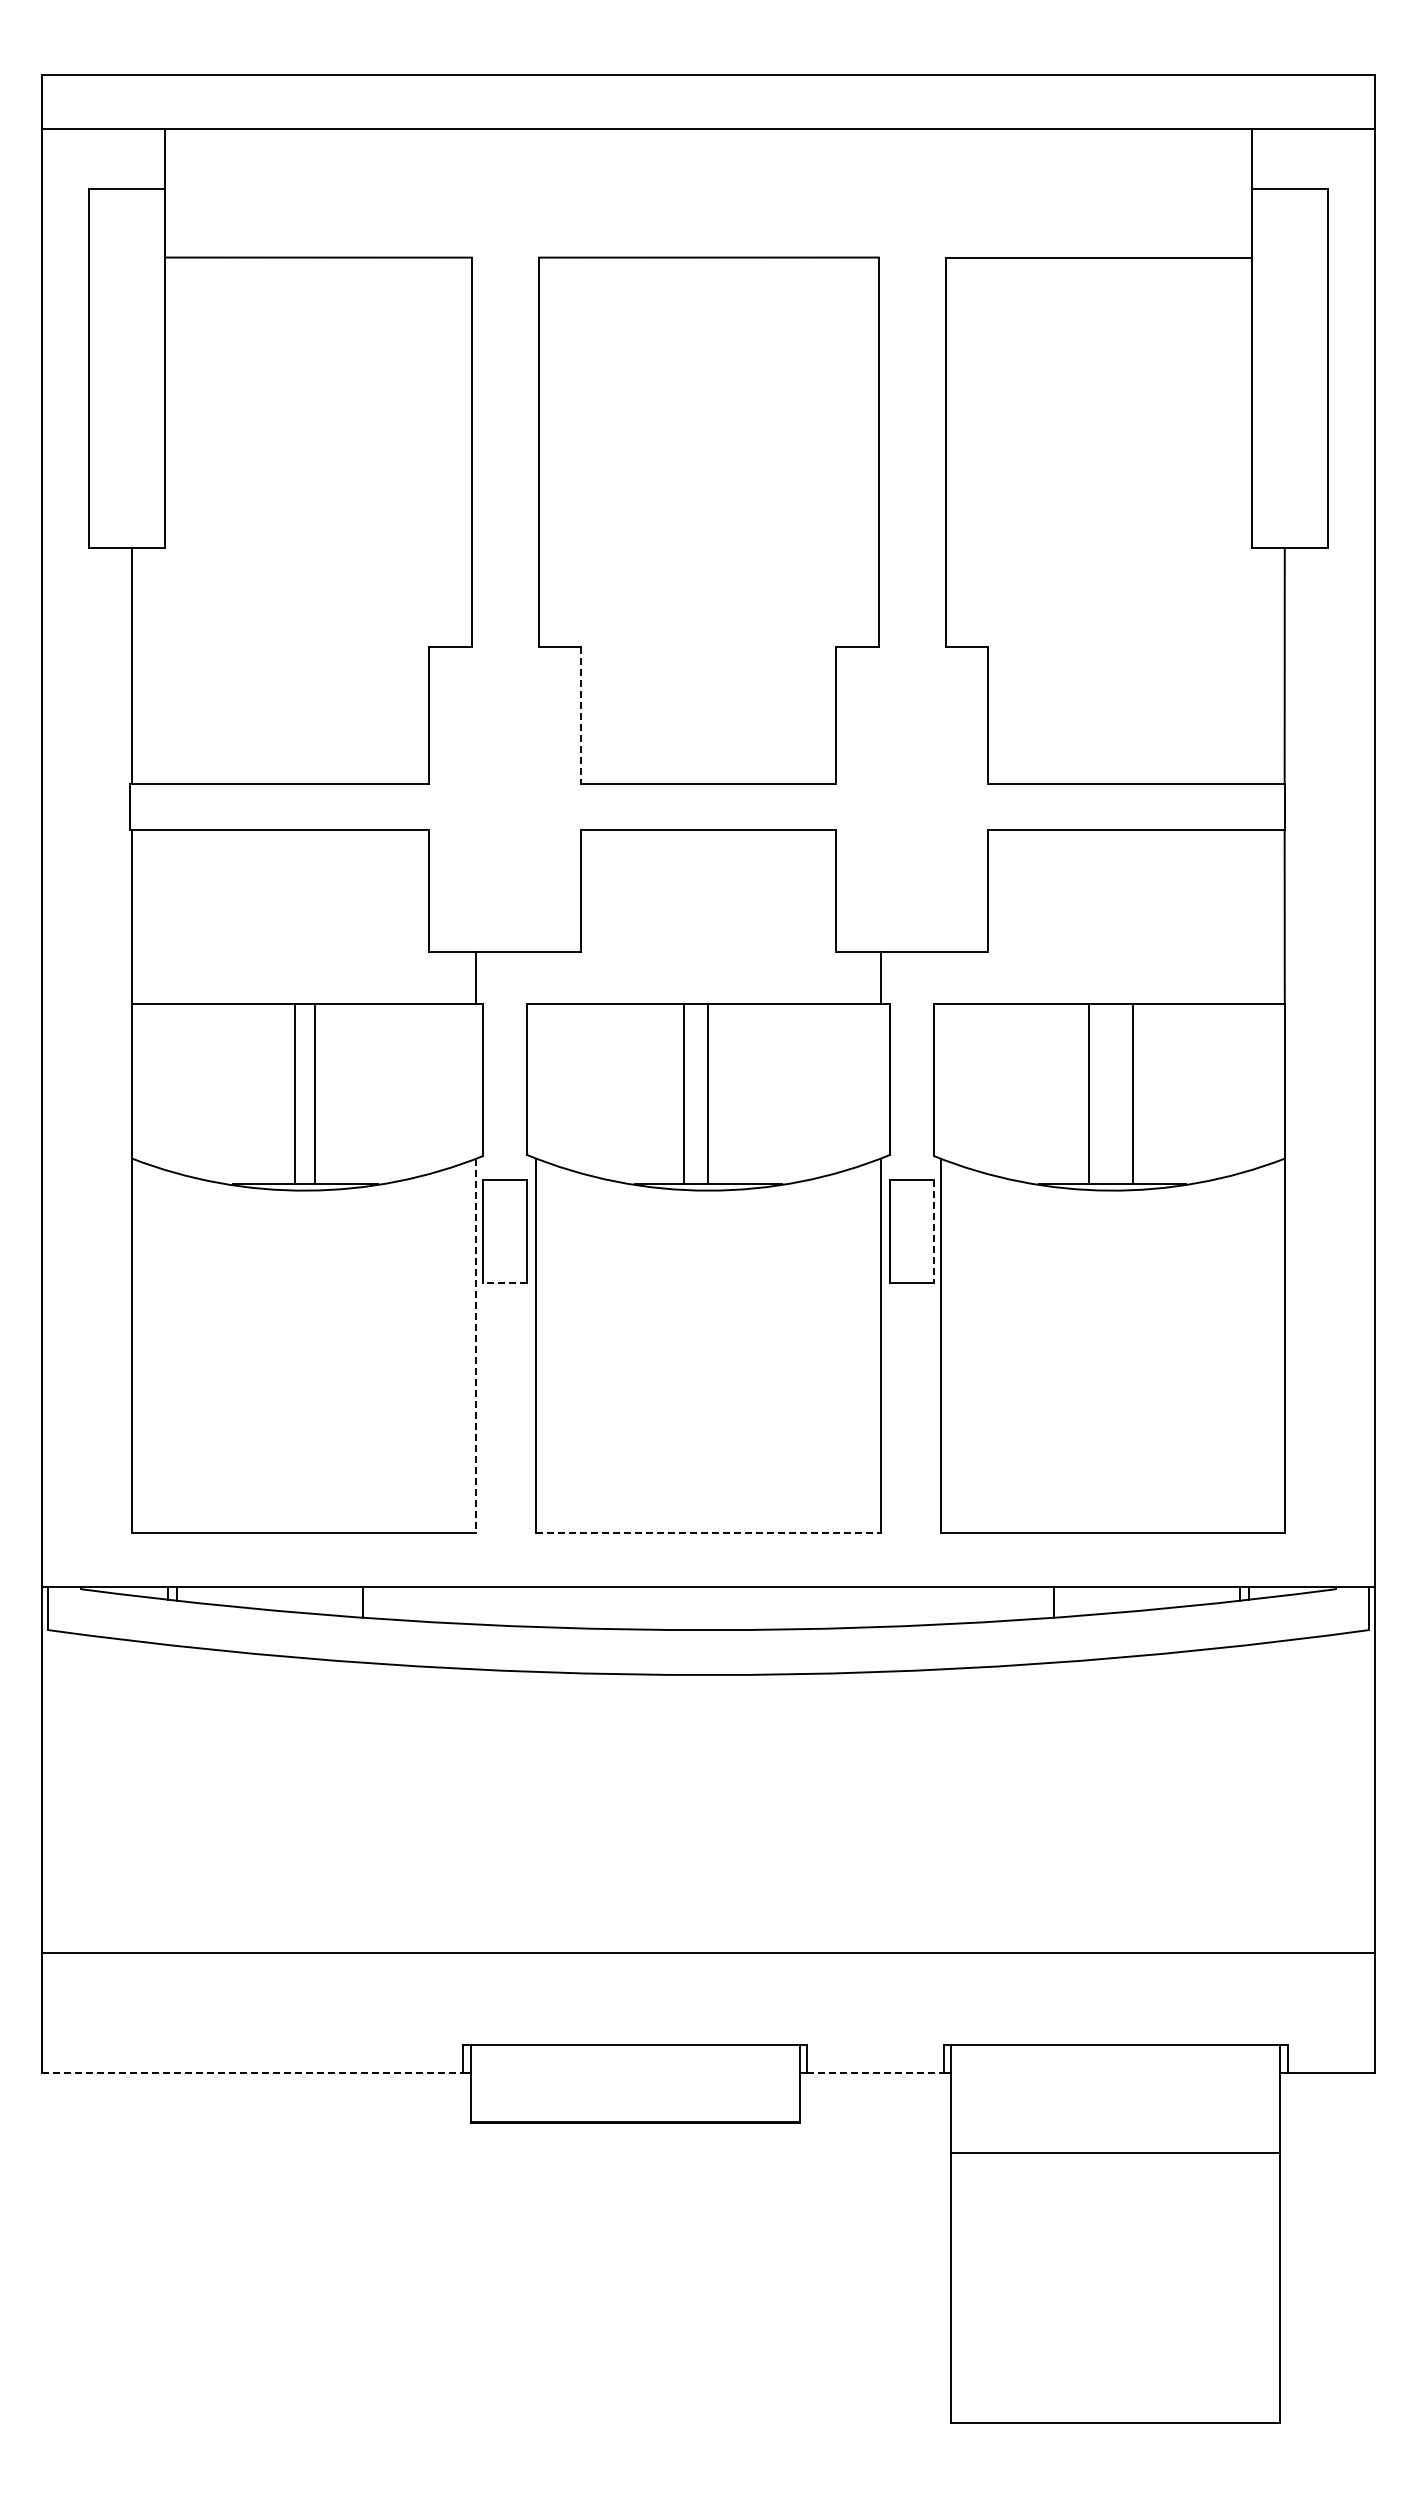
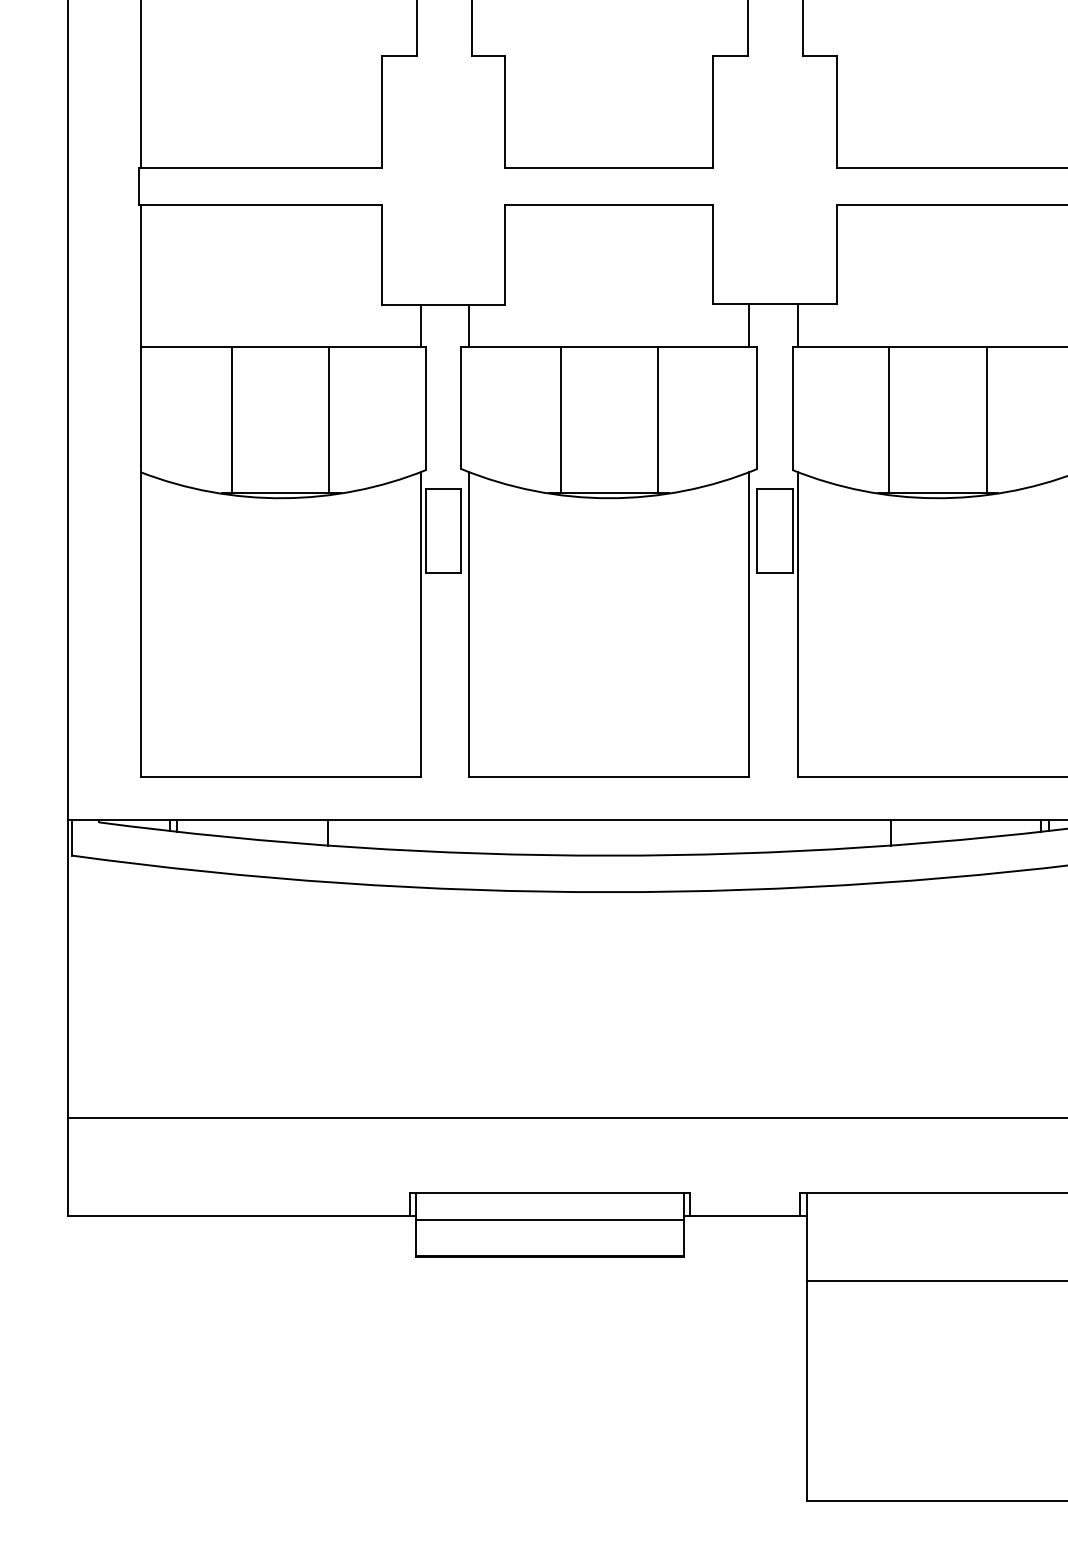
line: (580, 715) -> (505, 111), dashed -> solid
line: (536, 978) -> (469, 325), added
line: (940, 978) -> (797, 325), added
line: (295, 1094) -> (231, 420), moved
line: (315, 1094) -> (329, 420), moved
line: (684, 1094) -> (658, 420), moved
line: (707, 1094) -> (560, 420), moved
line: (1088, 1094) -> (986, 420), moved
line: (1132, 1094) -> (889, 420), moved
line: (933, 1231) -> (792, 531), dashed -> solid
line: (504, 1282) -> (443, 572), dashed -> solid
line: (476, 1346) -> (420, 624), dashed -> solid
line: (709, 1532) -> (610, 776), dashed -> solid
line: (253, 2073) -> (239, 1216), dashed -> solid
line: (875, 2073) -> (745, 1216), dashed -> solid
line: (634, 2078) -> (549, 1220), added

